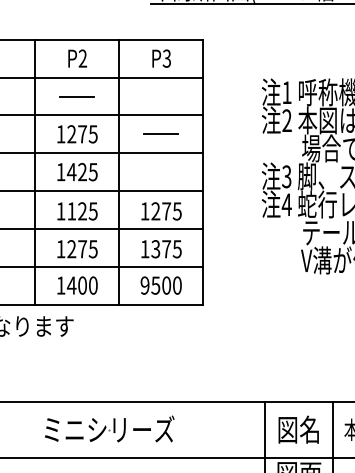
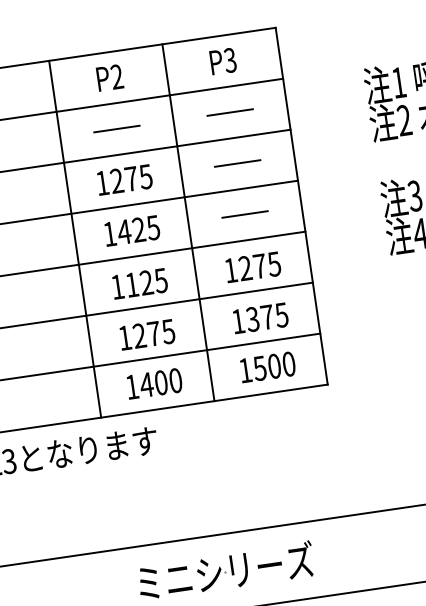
line: (161, 96) -> (230, 112), added
line: (161, 172) -> (245, 214), added
text: (144, 285) -> (244, 370), 9500 -> 1500

